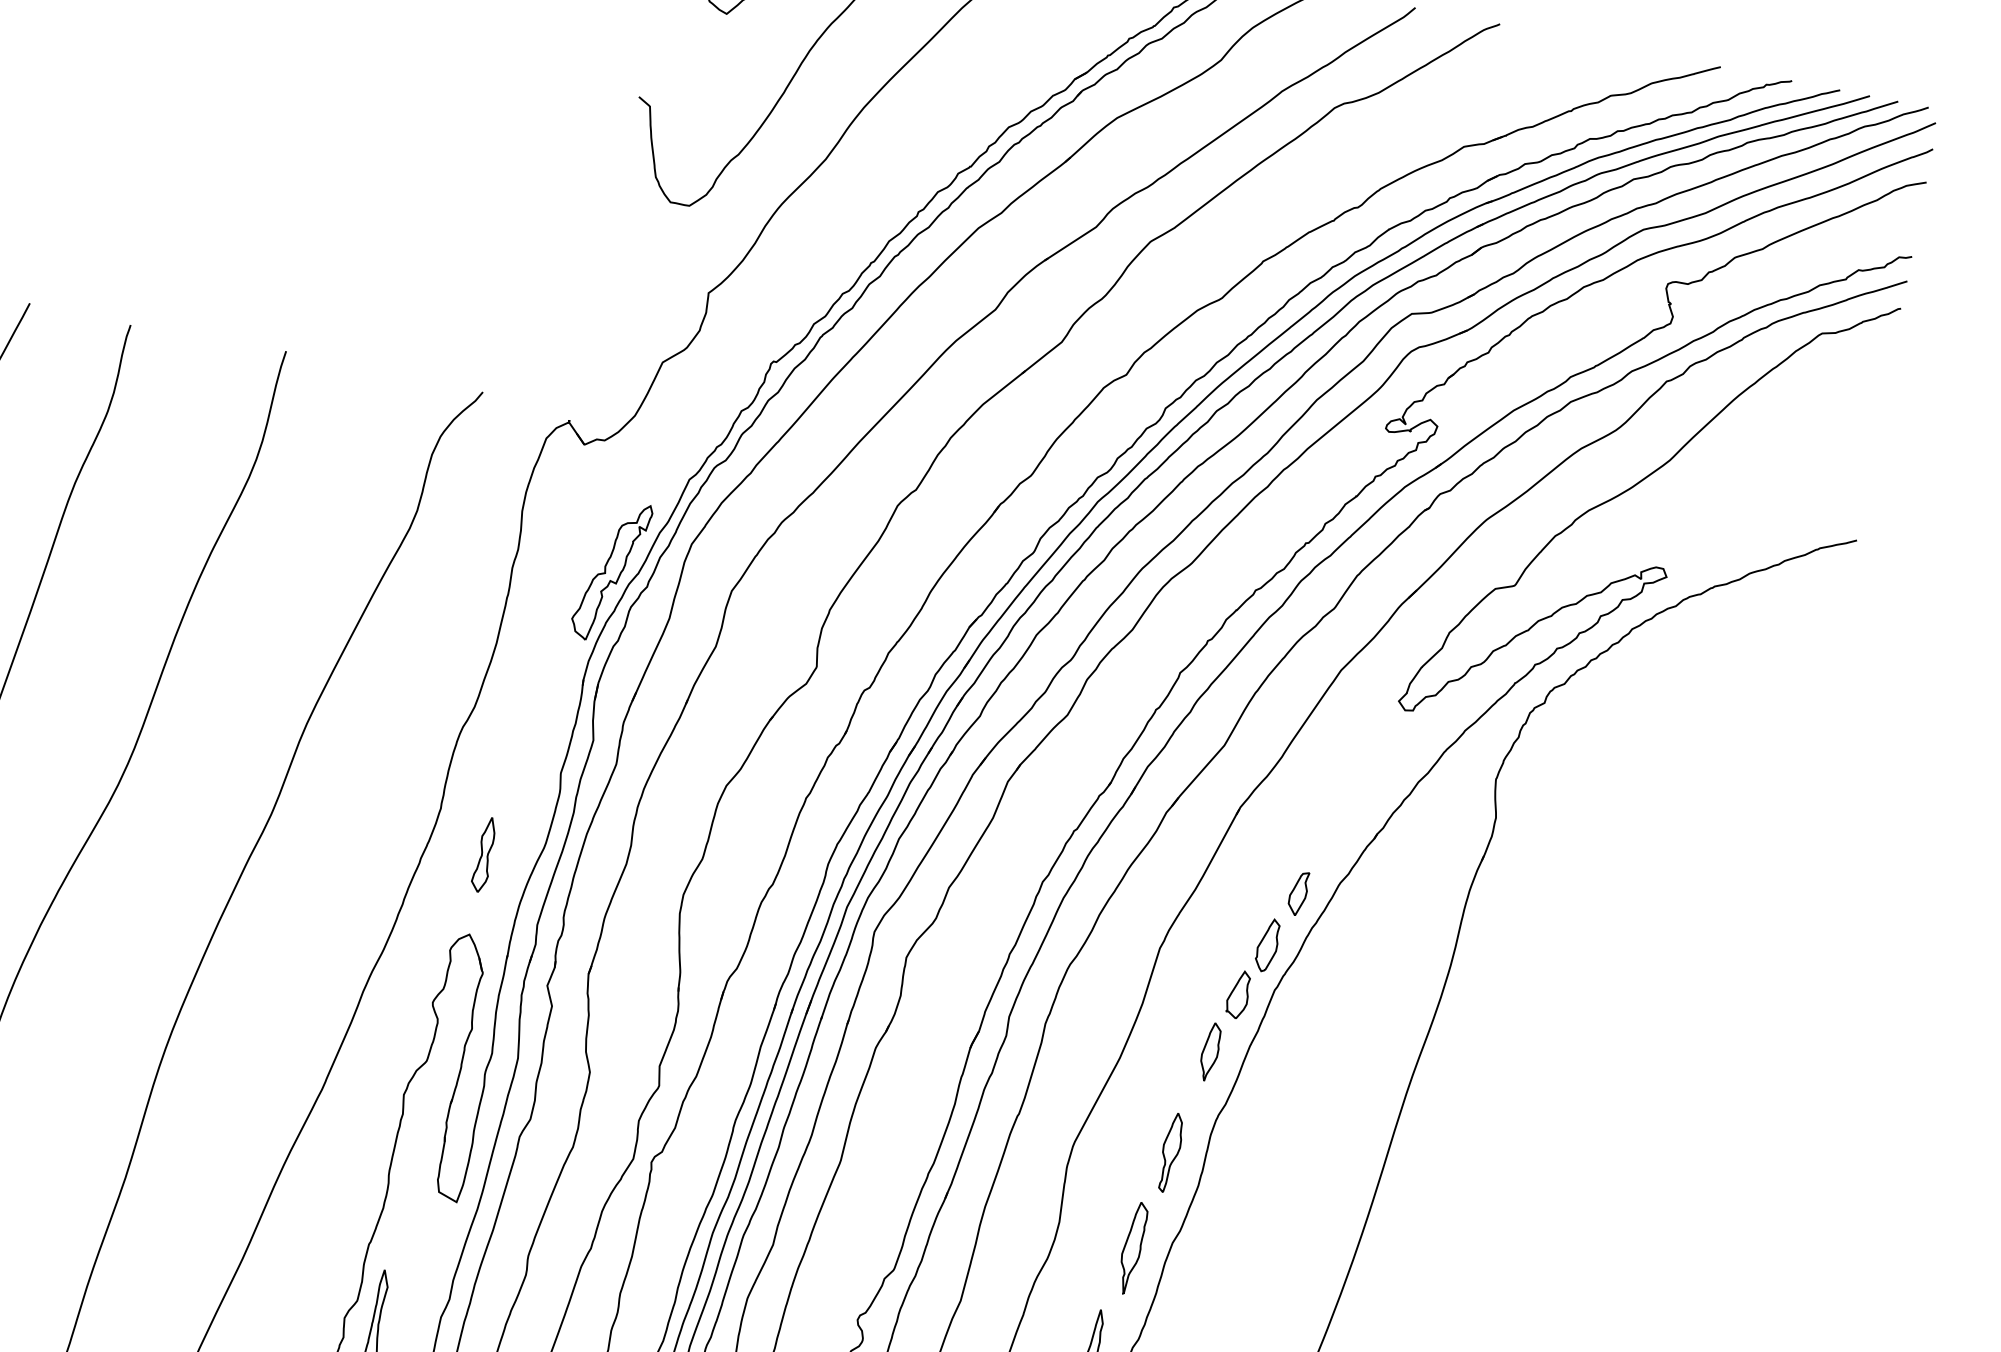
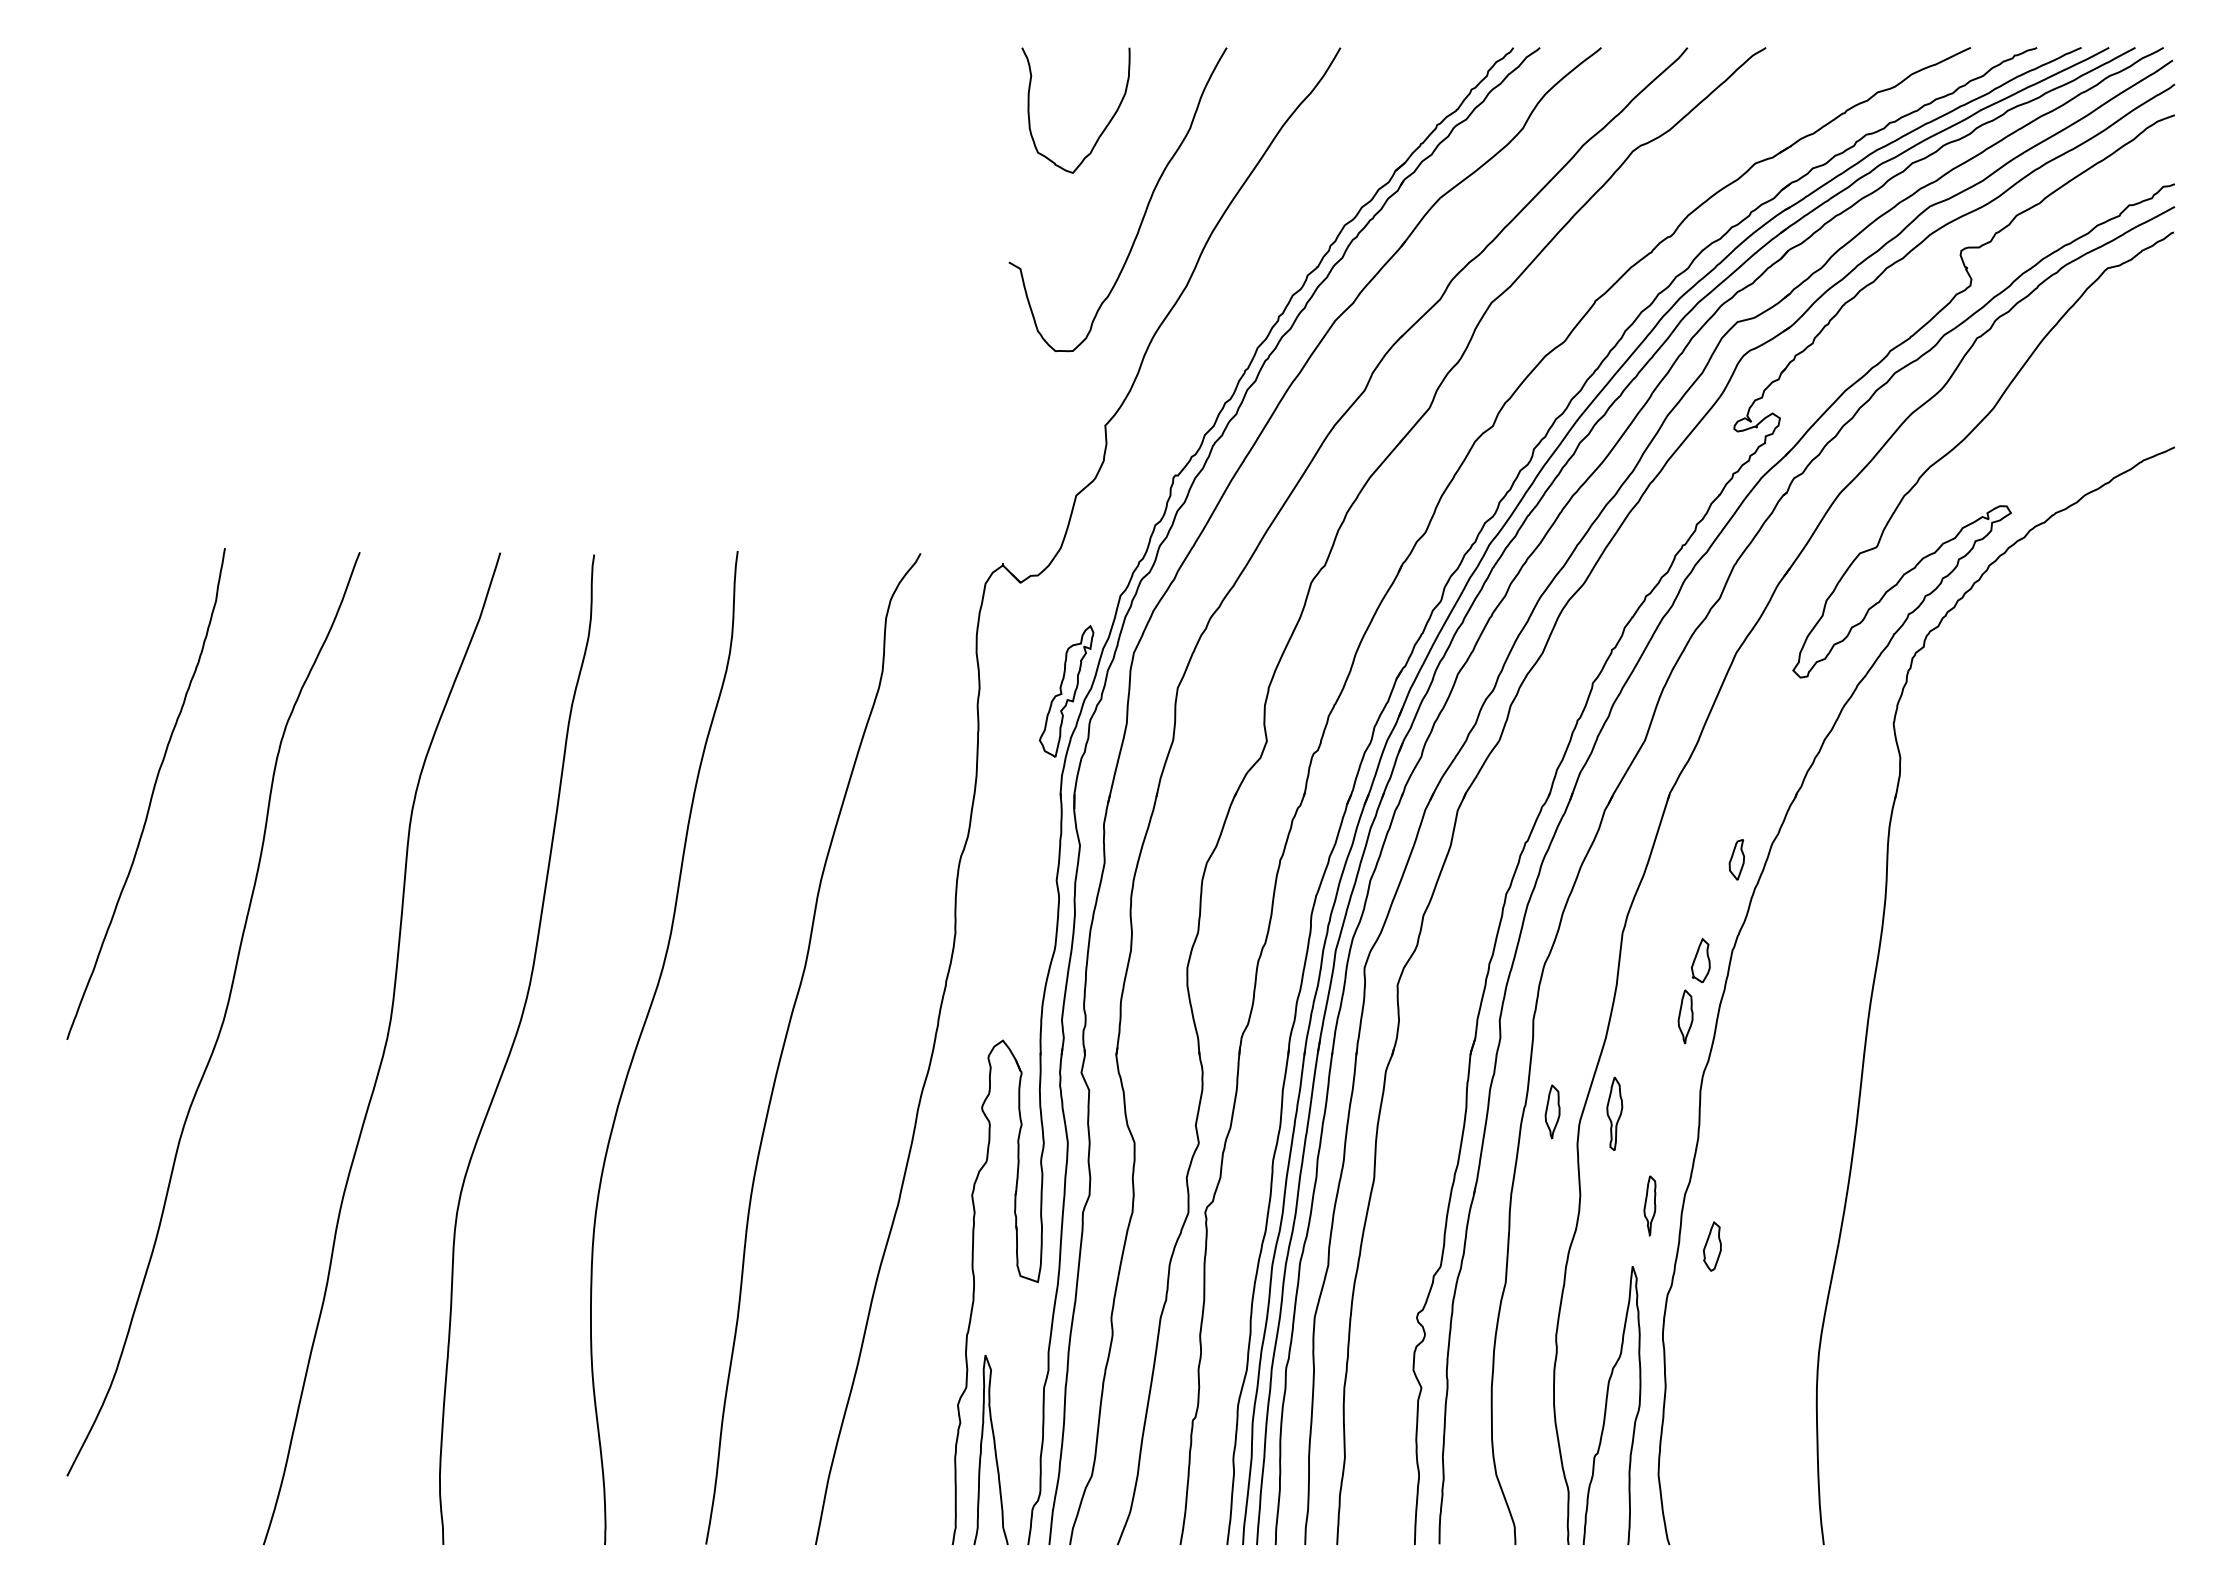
part: (484, 854) -> (1002, 966), removed
part: (1267, 945) -> (1712, 1246), moved
part: (1046, 1126) -> (1552, 1111), added
part: (1170, 1152) -> (1614, 1113), moved
part: (1131, 1247) -> (1649, 1205), size x0.7

